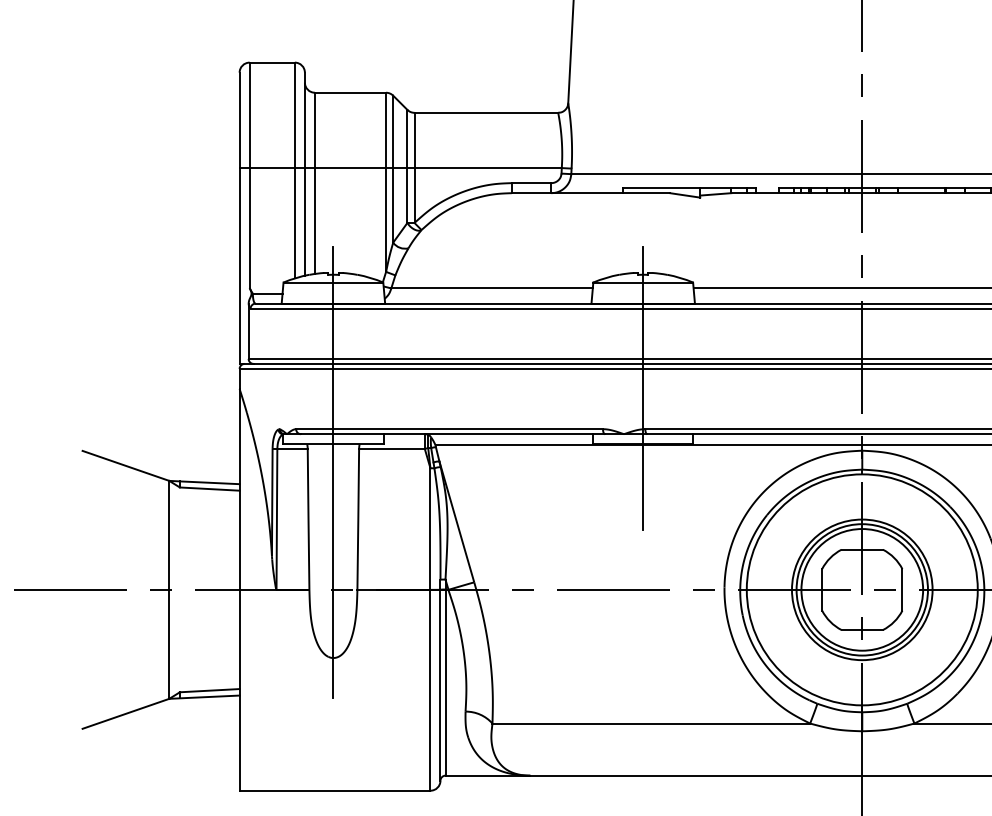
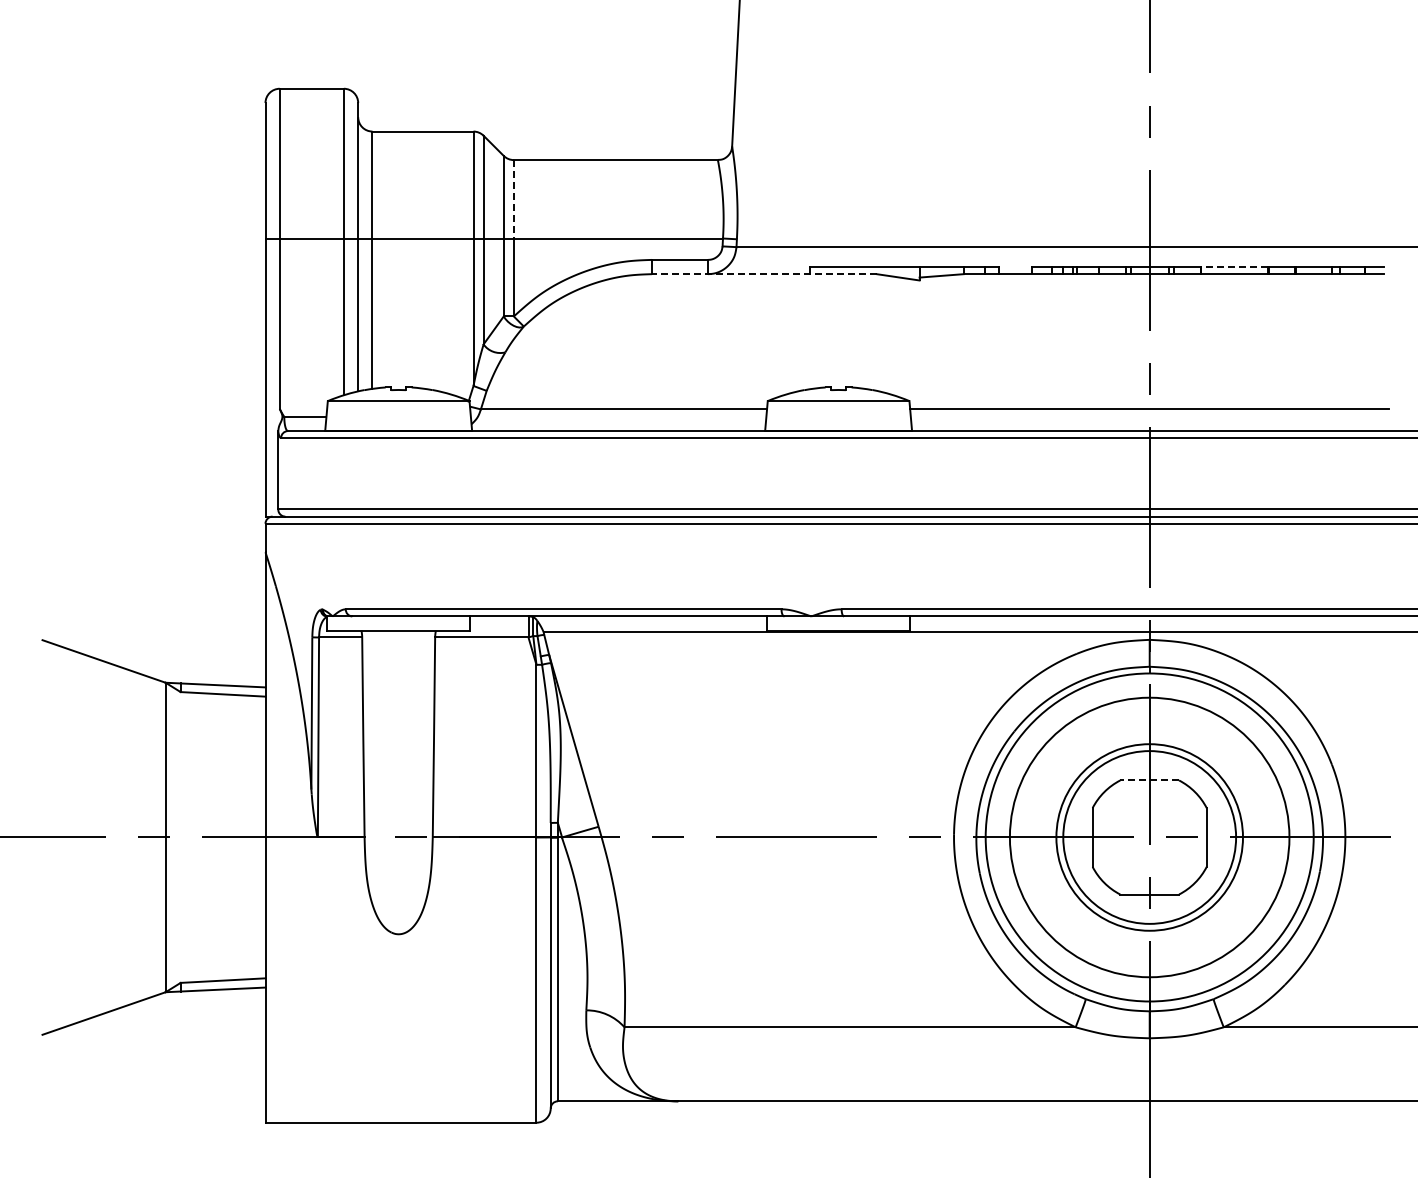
line: (414, 140) -> (513, 199), solid -> dashed
line: (921, 188) -> (1233, 267), solid -> dashed
line: (590, 193) -> (763, 274), solid -> dashed
line: (643, 388) -> (838, 551), removed
line: (333, 472) -> (398, 670), removed
line: (862, 549) -> (1149, 780), solid -> dashed
circle: (862, 589) -> (1149, 837), size x1.4

